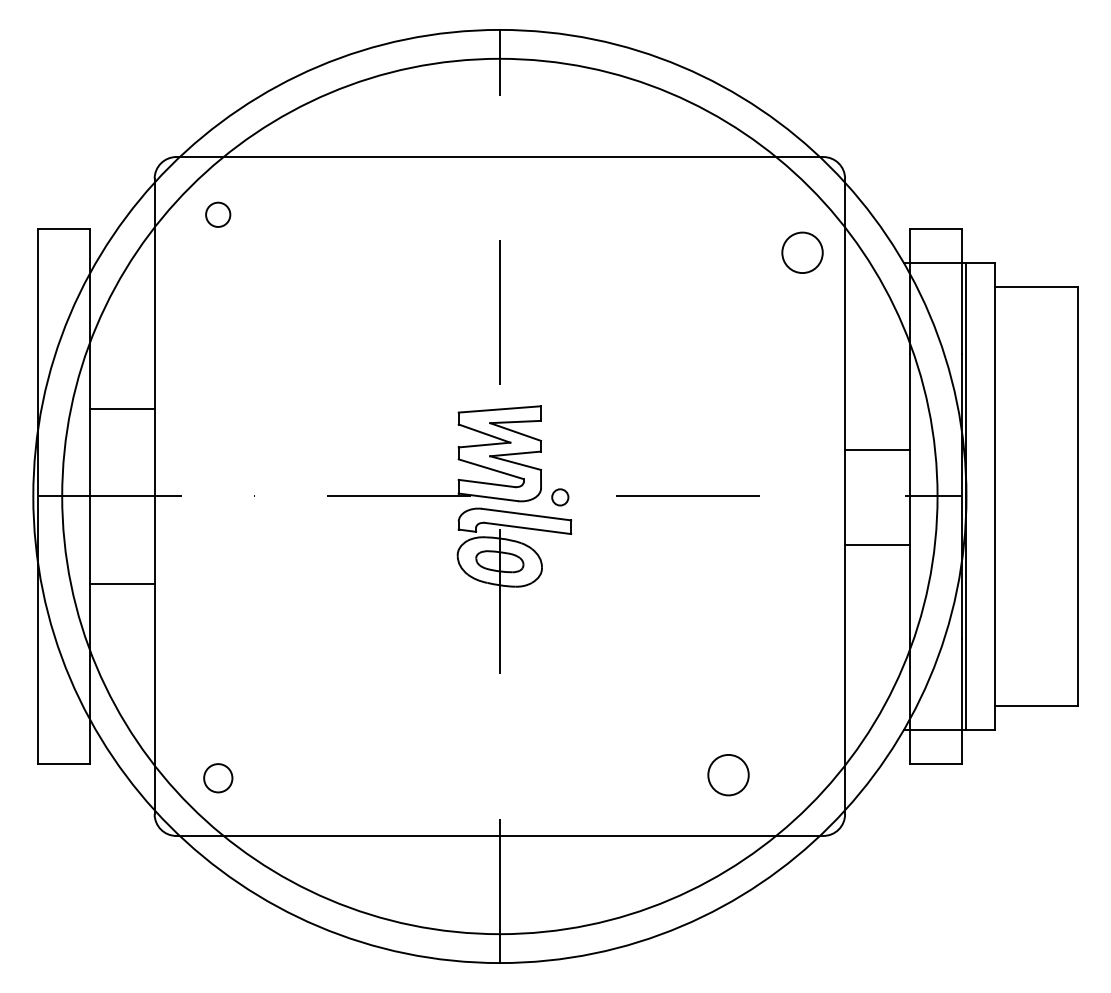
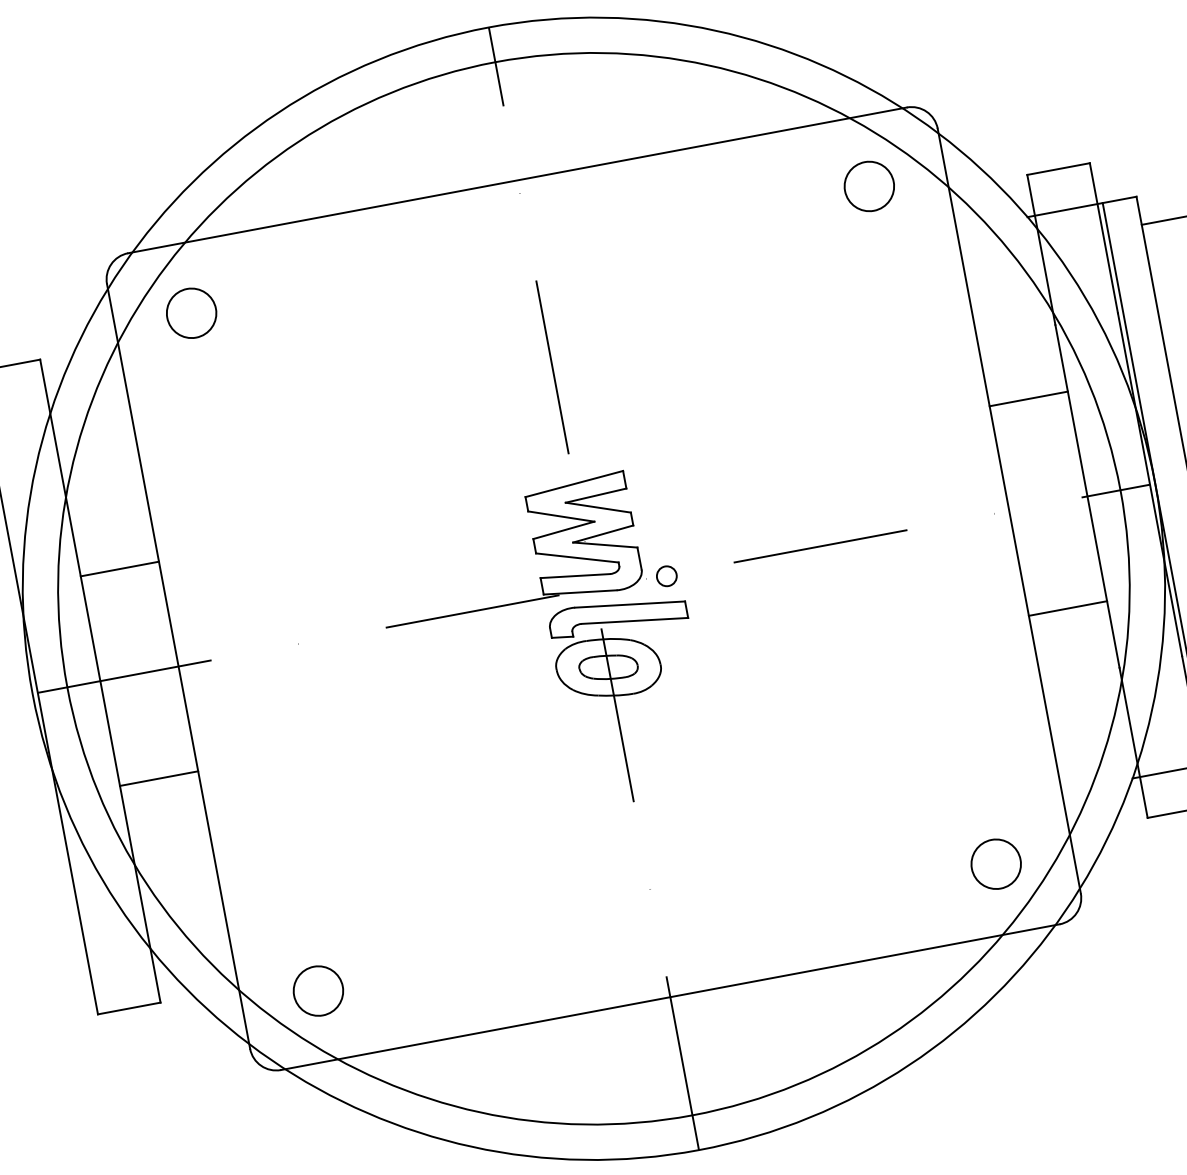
circle: (218, 214) -> (191, 312), size x1.67
circle: (802, 252) -> (869, 186), moved
line: (877, 450) -> (1028, 399), moved
line: (877, 544) -> (1067, 608), moved
circle: (728, 775) -> (996, 864), moved
circle: (218, 778) -> (318, 991), size x1.43

